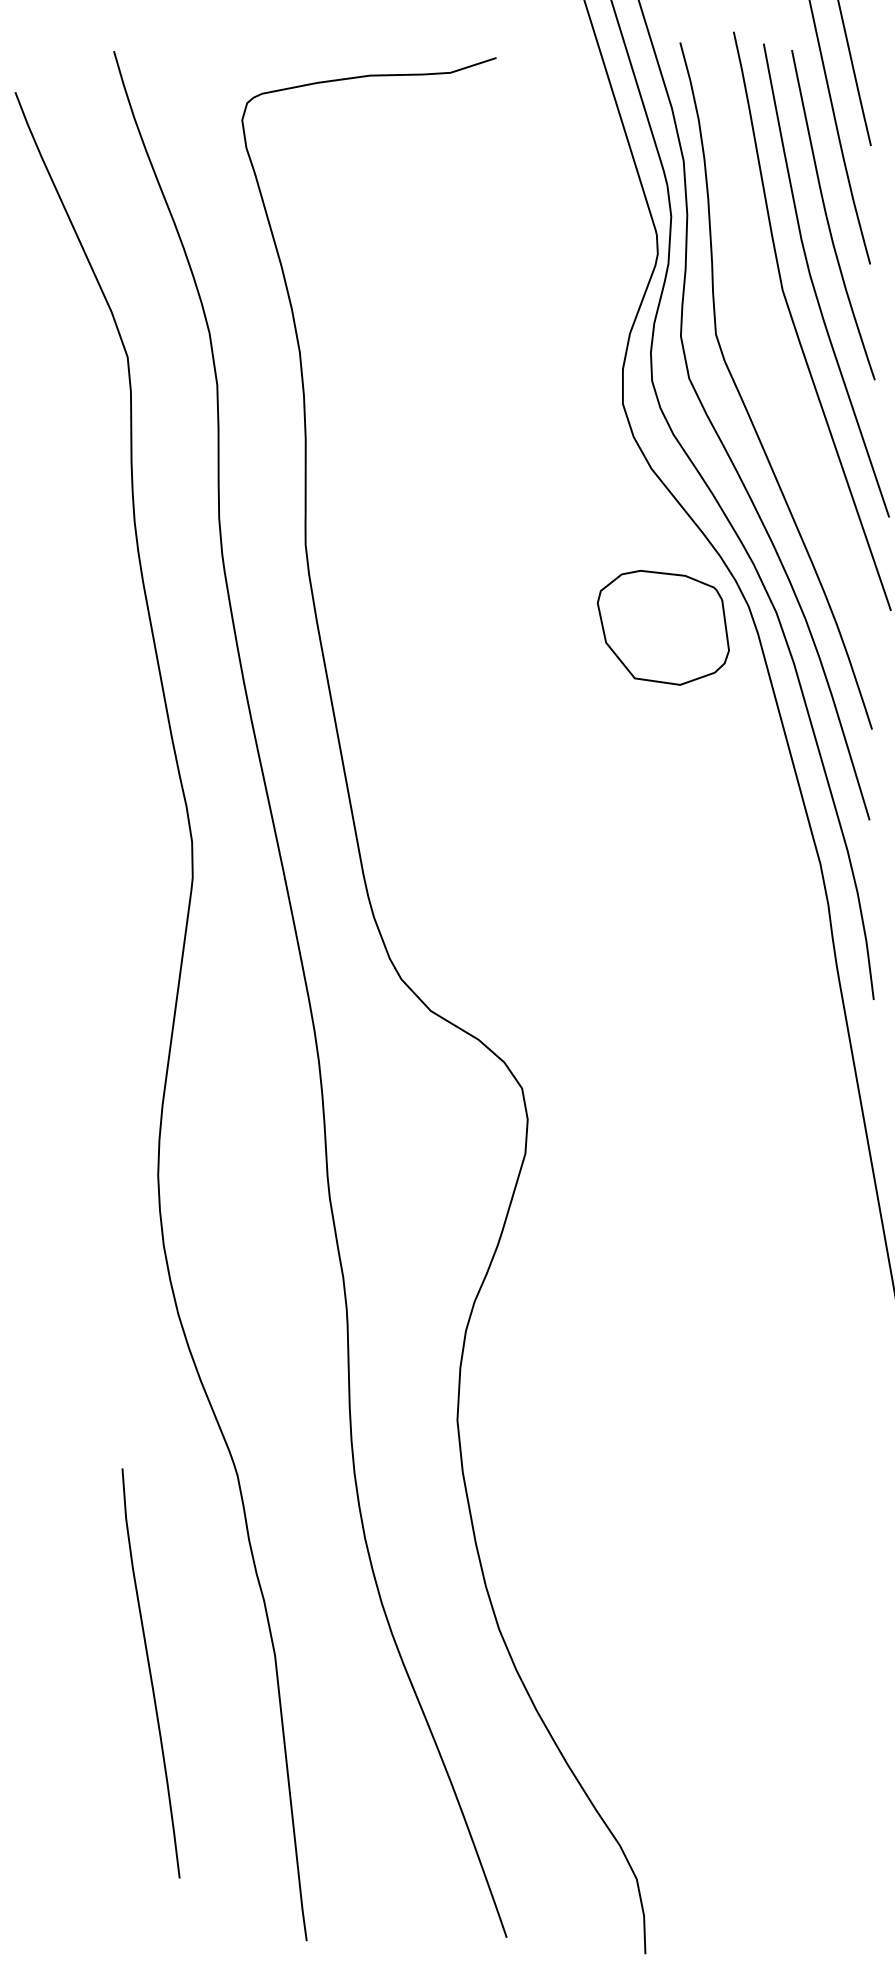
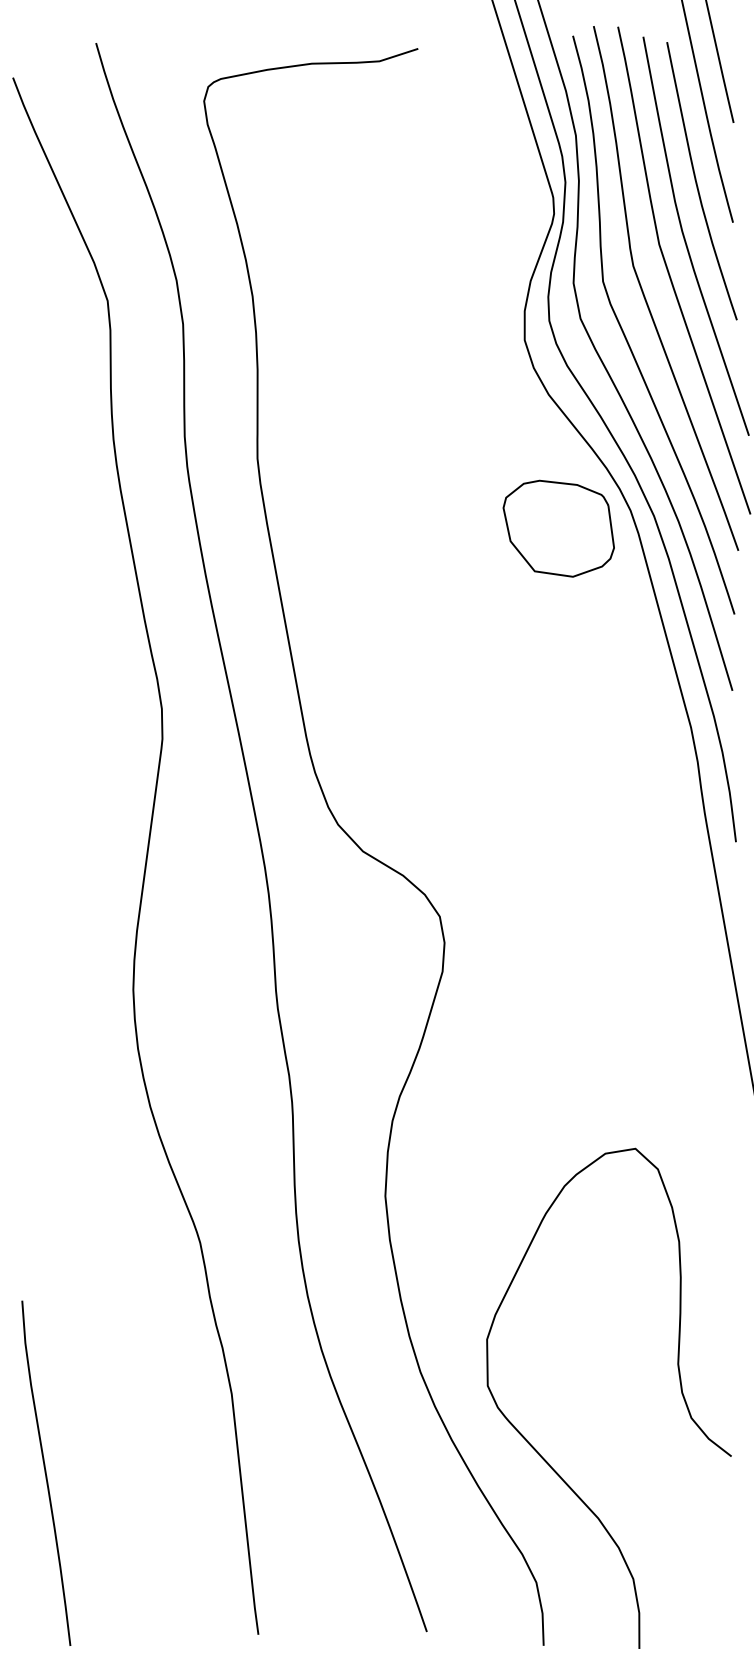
curve: (766, 352) -> (645, 296), added
curve: (807, 1649) -> (680, 1389), added
curve: (151, 1672) -> (46, 1472), moved

